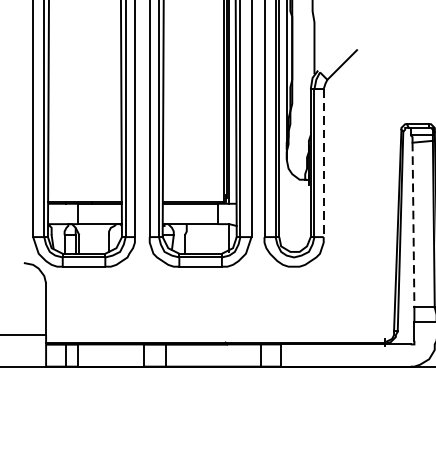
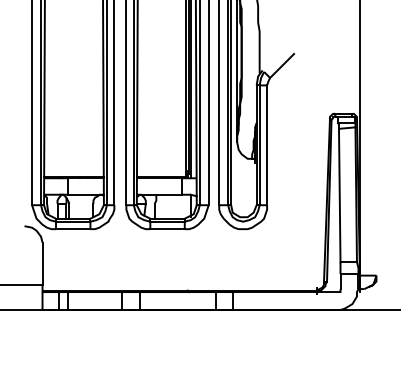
line: (324, 163) -> (267, 145), dashed -> solid
line: (413, 225) -> (339, 195), dashed -> solid

